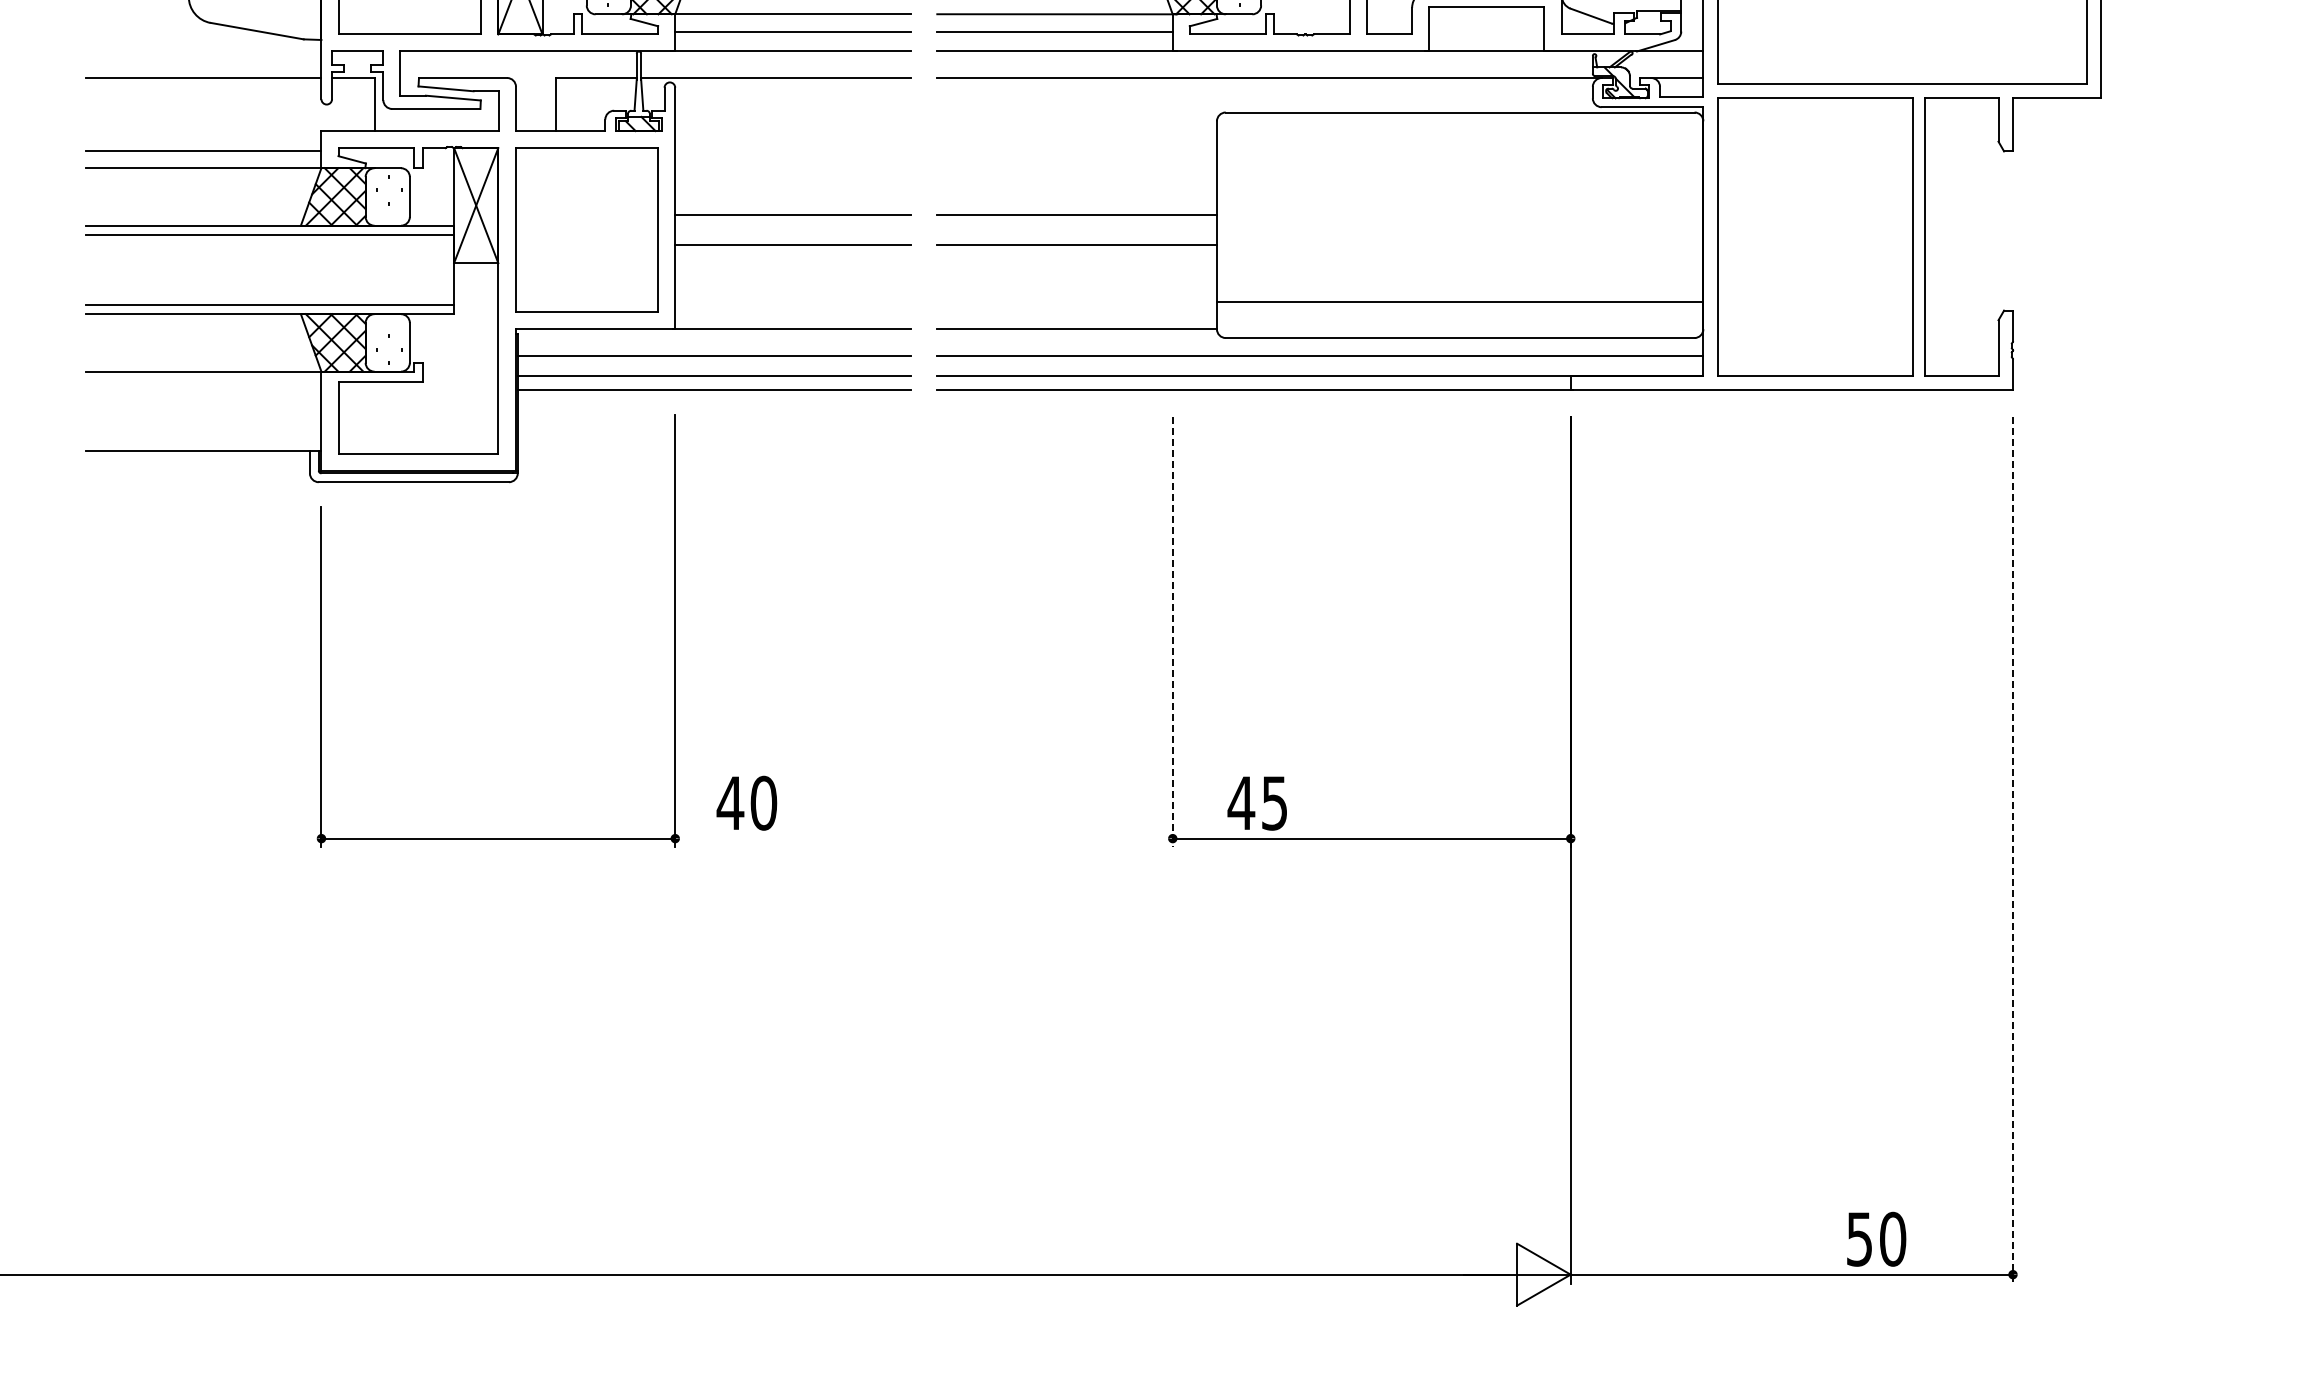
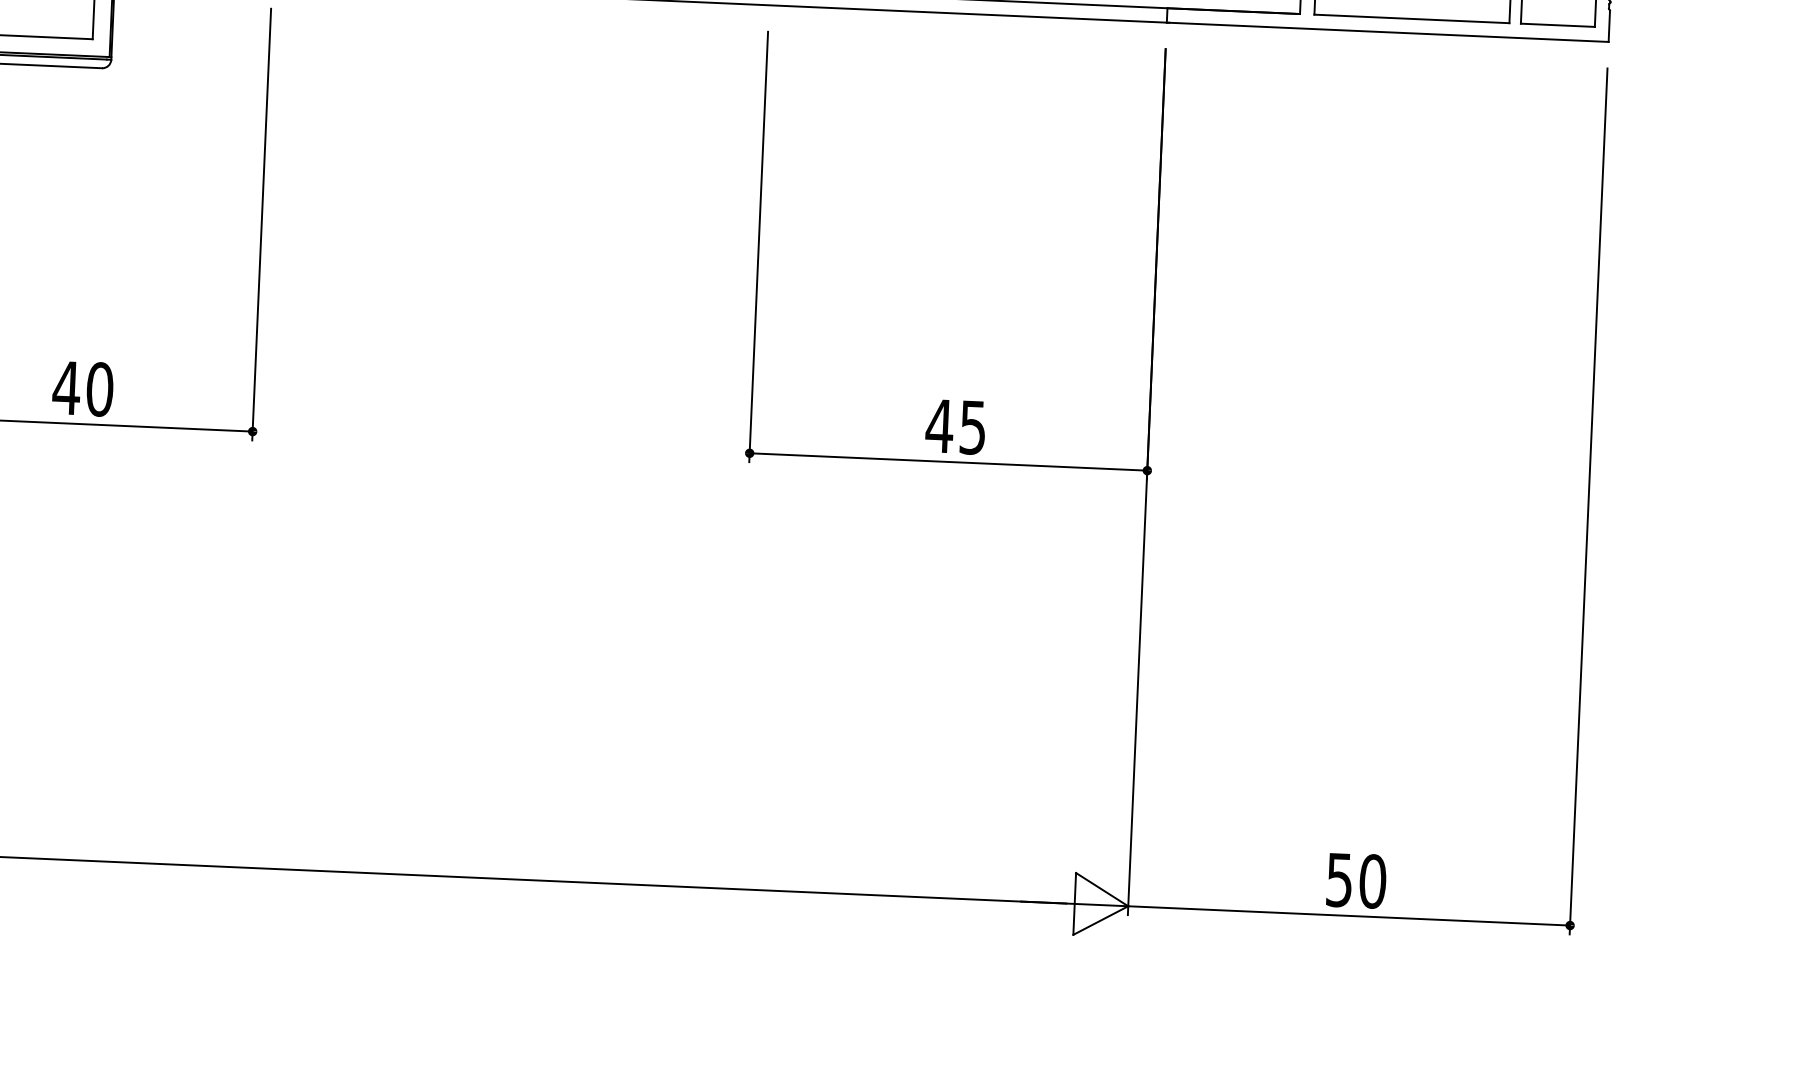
line: (1172, 632) -> (758, 247), dashed -> solid
text: (746, 802) -> (82, 387), moved
text: (1256, 803) -> (954, 427), moved
line: (2012, 850) -> (1588, 501), dashed -> solid
text: (1876, 1238) -> (1356, 880), moved

